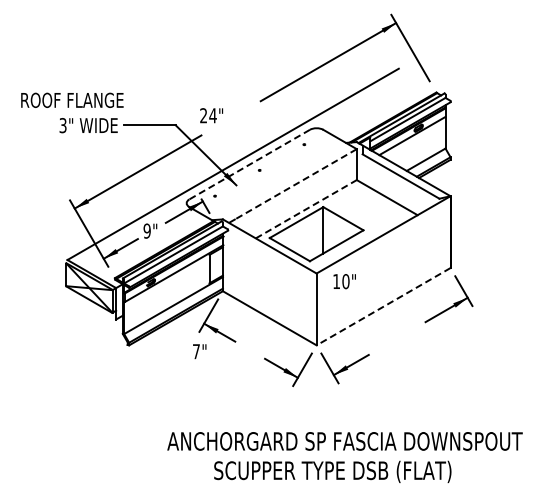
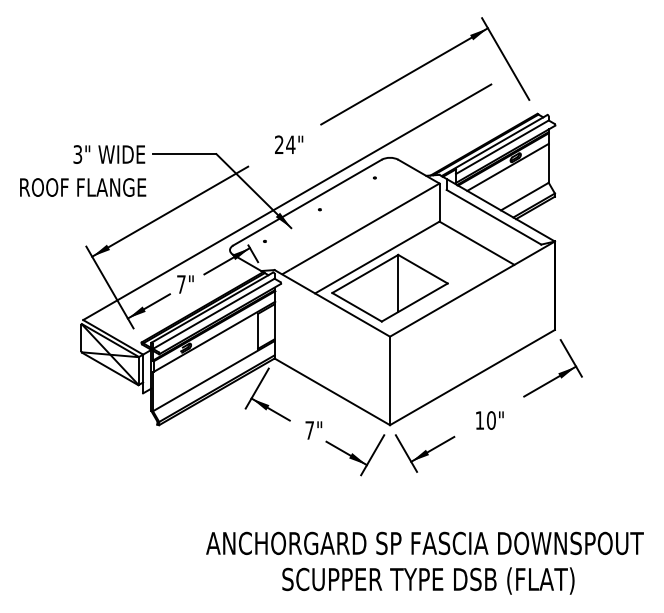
text: (72, 99) -> (83, 186), moved
text: (211, 115) -> (288, 144), moved
line: (249, 164) -> (307, 202), dashed -> solid
line: (296, 183) -> (365, 225), dashed -> solid
line: (306, 208) -> (377, 256), dashed -> solid
text: (146, 230) -> (180, 283), 9" -> 7"
text: (344, 281) -> (489, 420), moved
line: (383, 306) -> (472, 377), dashed -> solid
text: (199, 351) -> (313, 430), moved
text: (332, 471) -> (428, 580), moved

